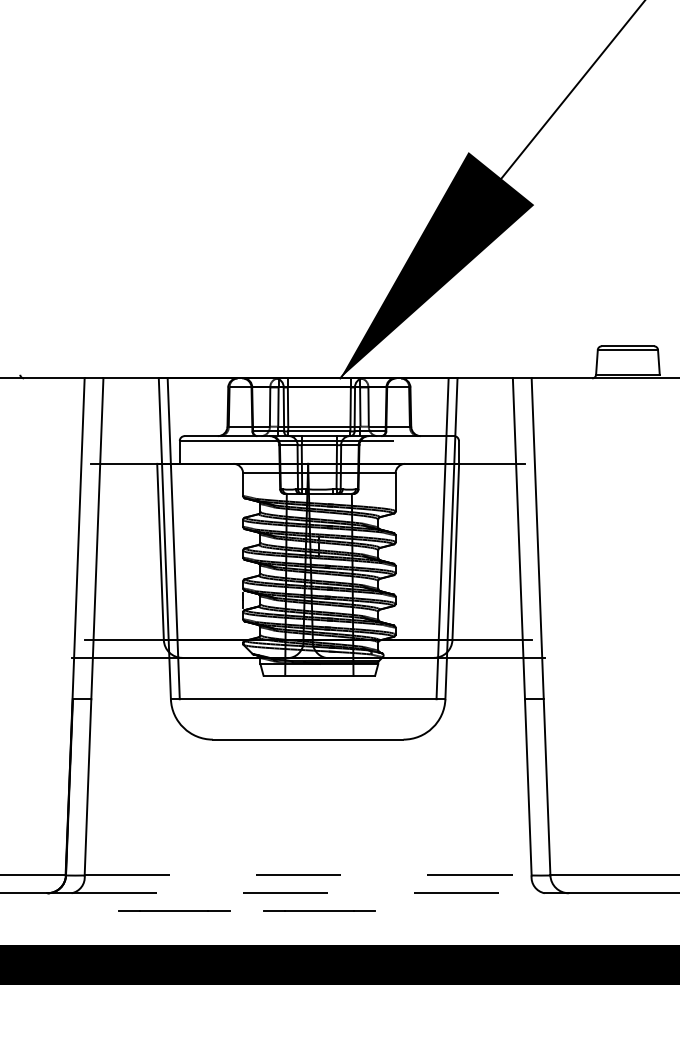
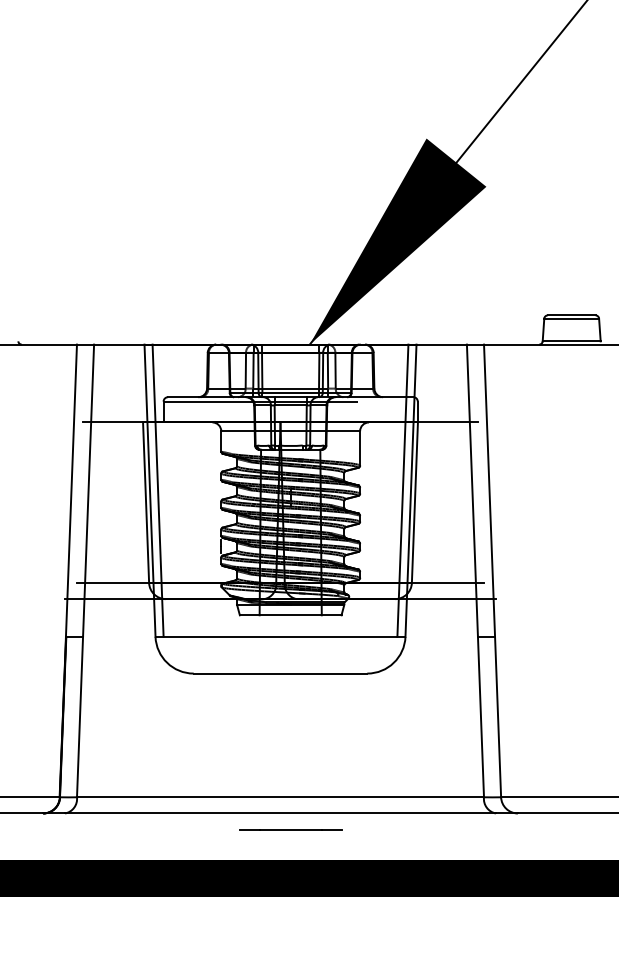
line: (308, 875) -> (280, 797), dashed -> solid
line: (308, 893) -> (280, 813), dashed -> solid
line: (174, 910) -> (158, 829), removed

